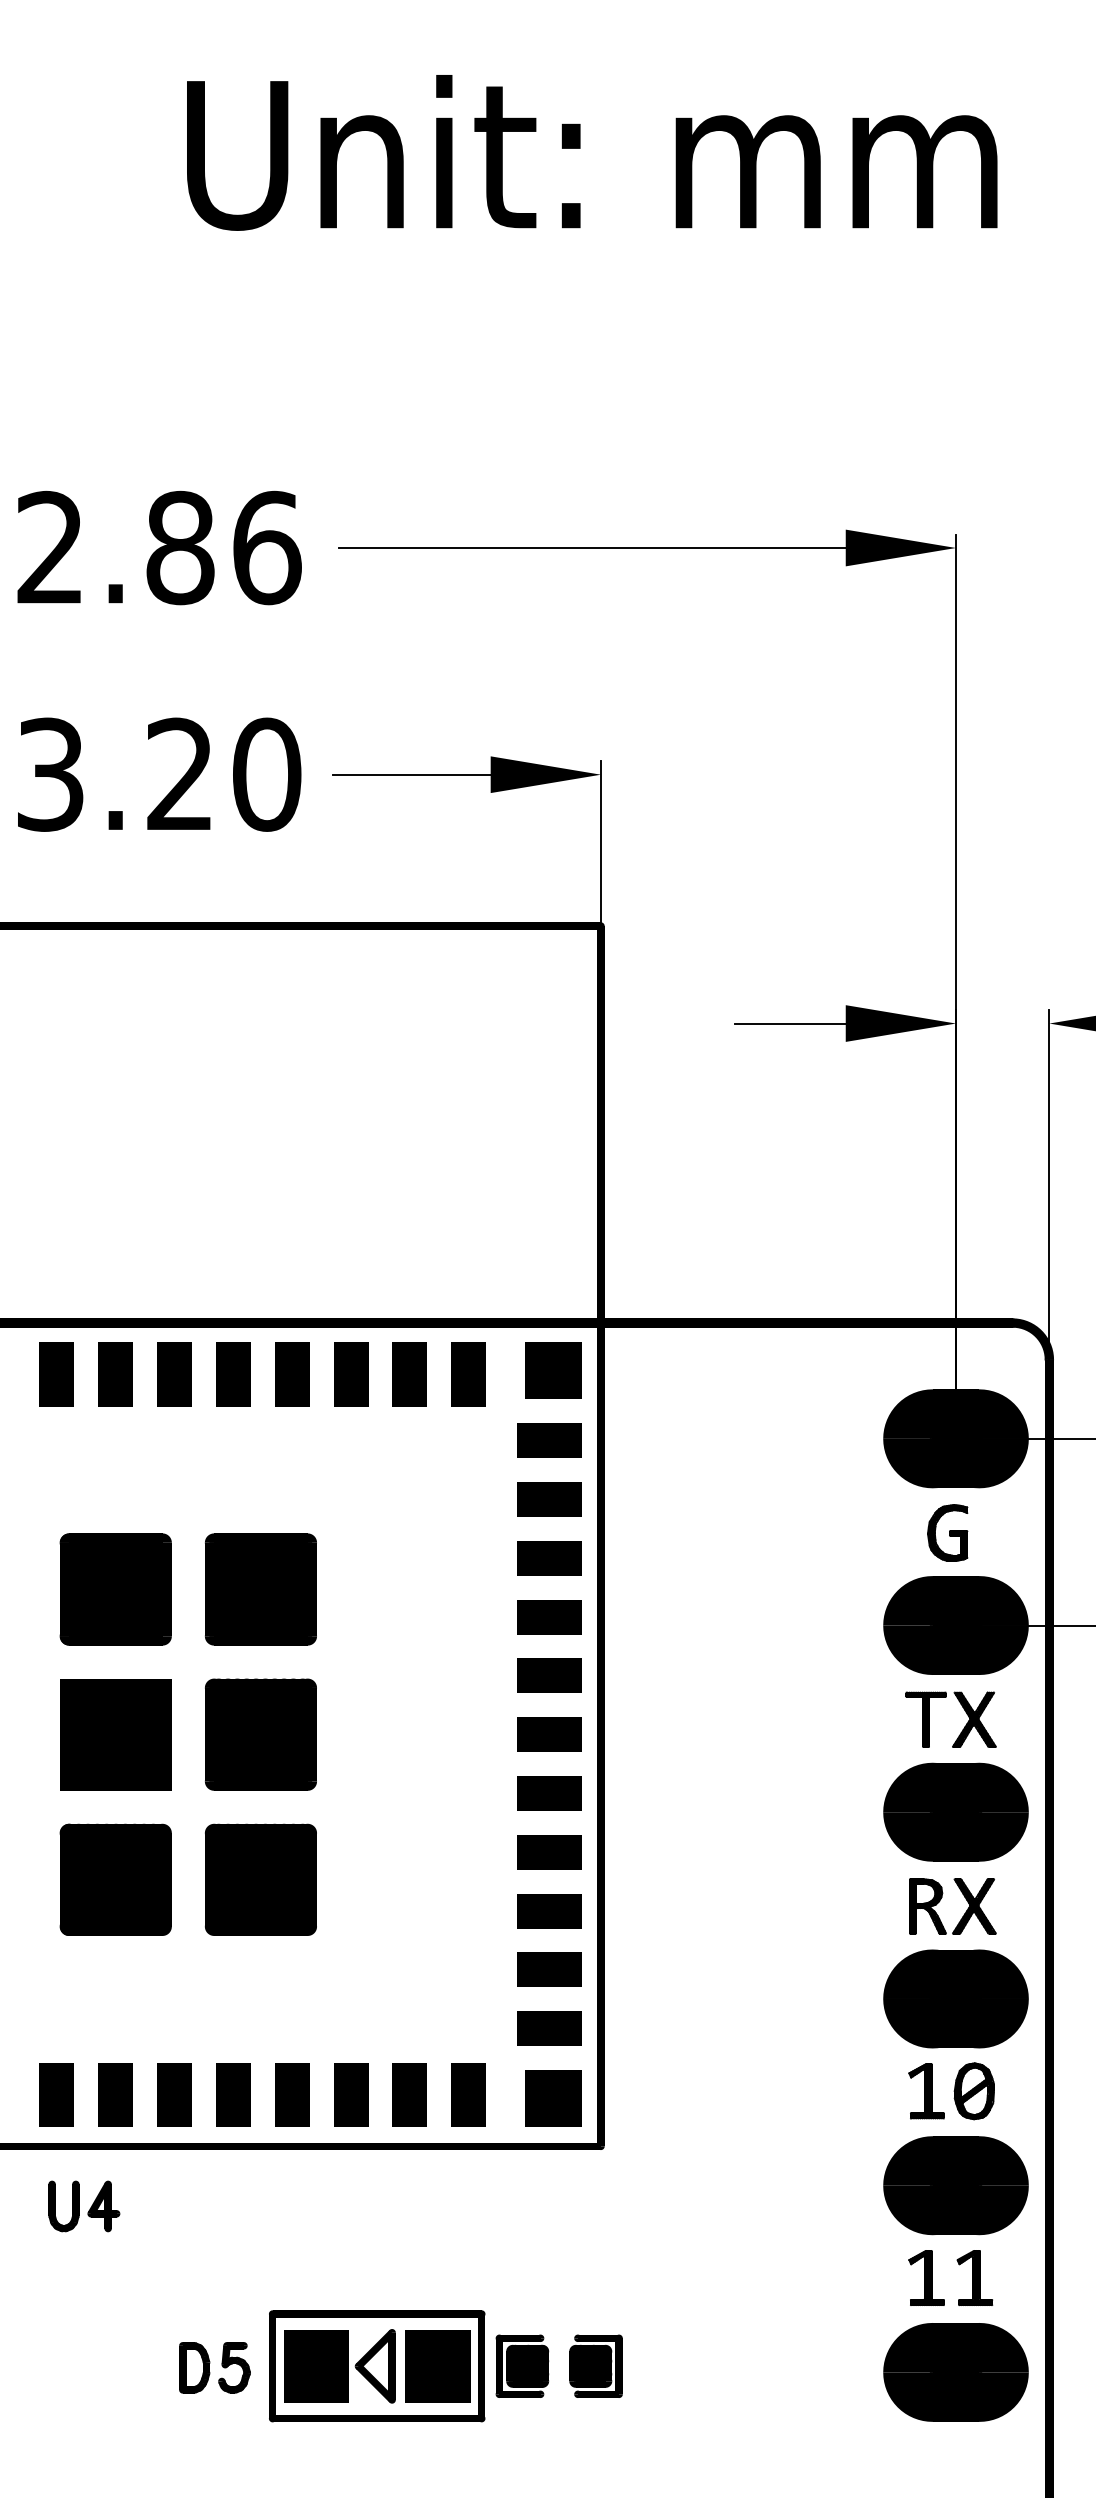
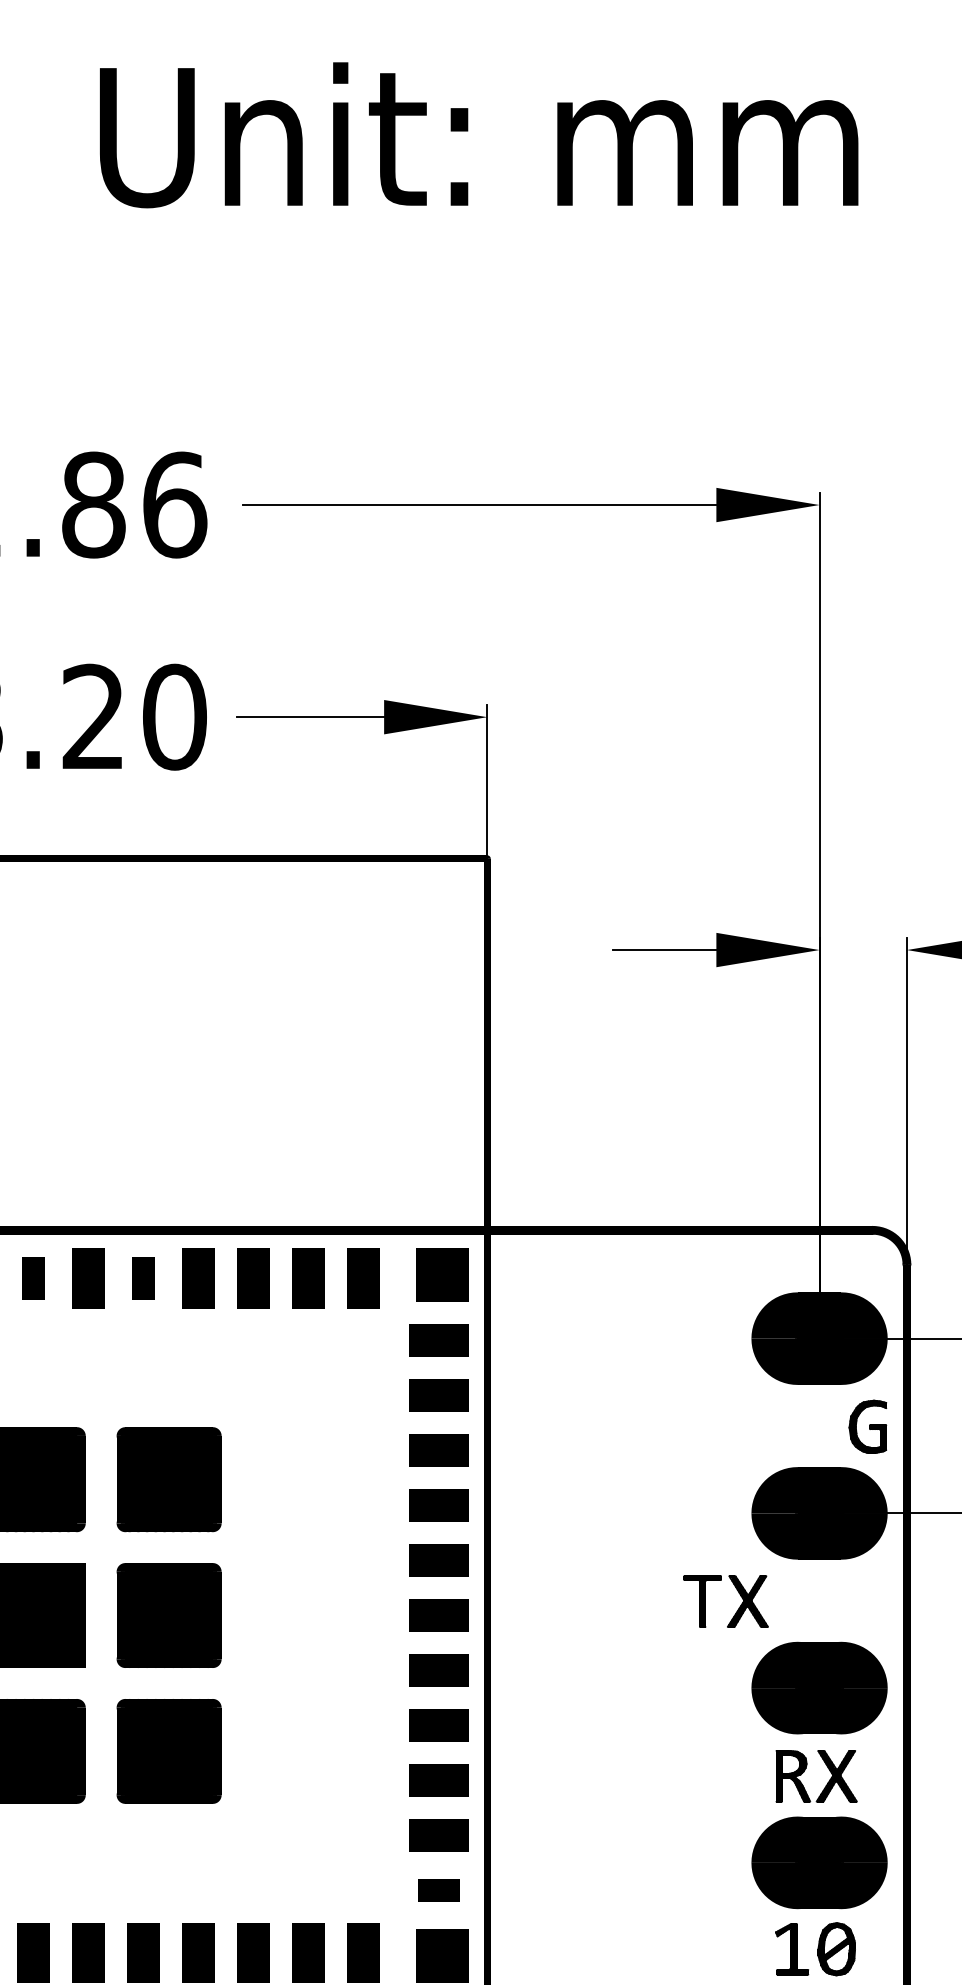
part: (115, 1374) -> (33, 1278), size x0.7
part: (233, 1374) -> (143, 1278), size x0.7
part: (947, 1532) -> (867, 1426), moved
part: (962, 1729) -> (736, 1610), moved
part: (549, 2028) -> (439, 1890), size x0.7

